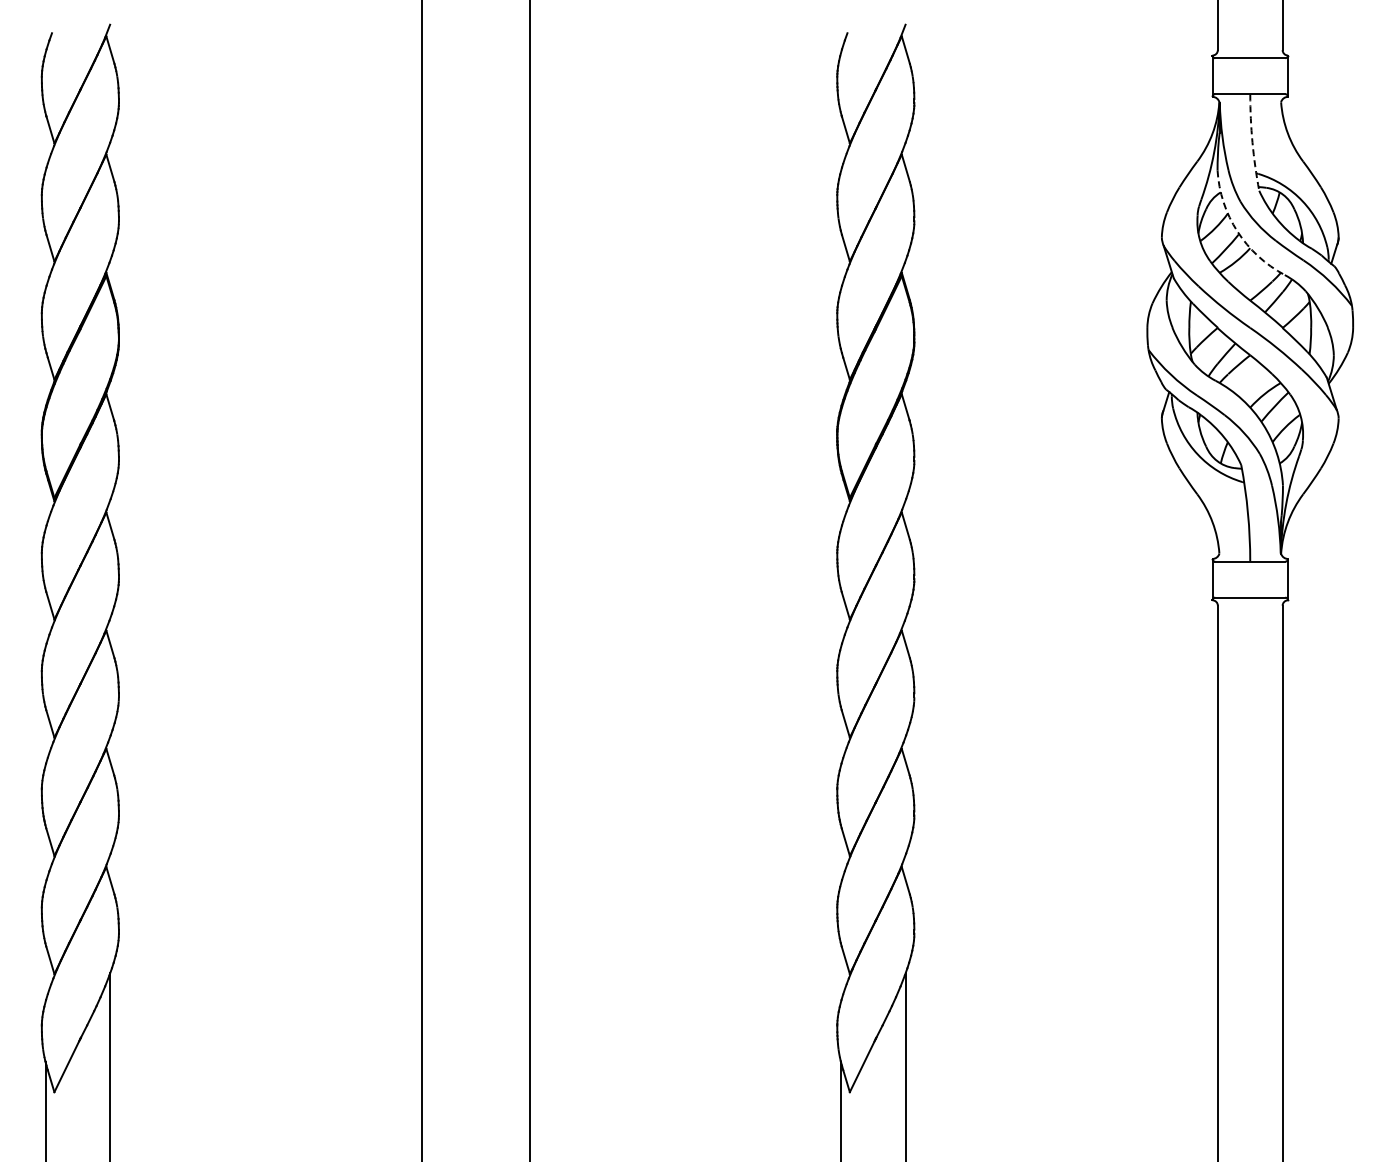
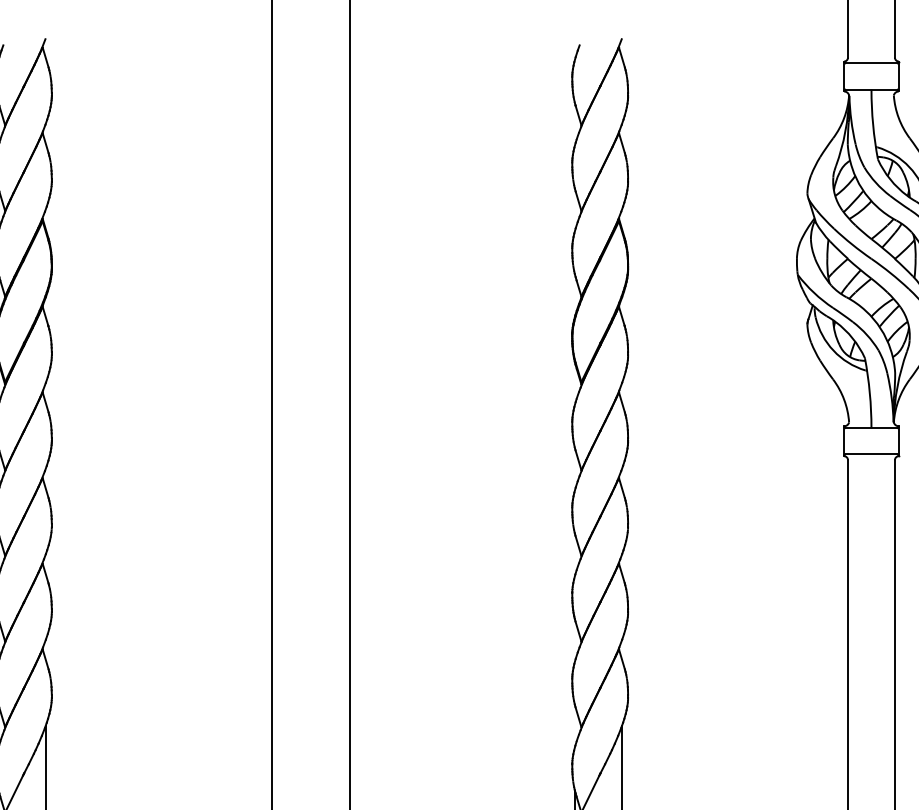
arc: (1252, 142) -> (873, 124), dashed -> solid
arc: (1237, 231) -> (862, 189), dashed -> solid

